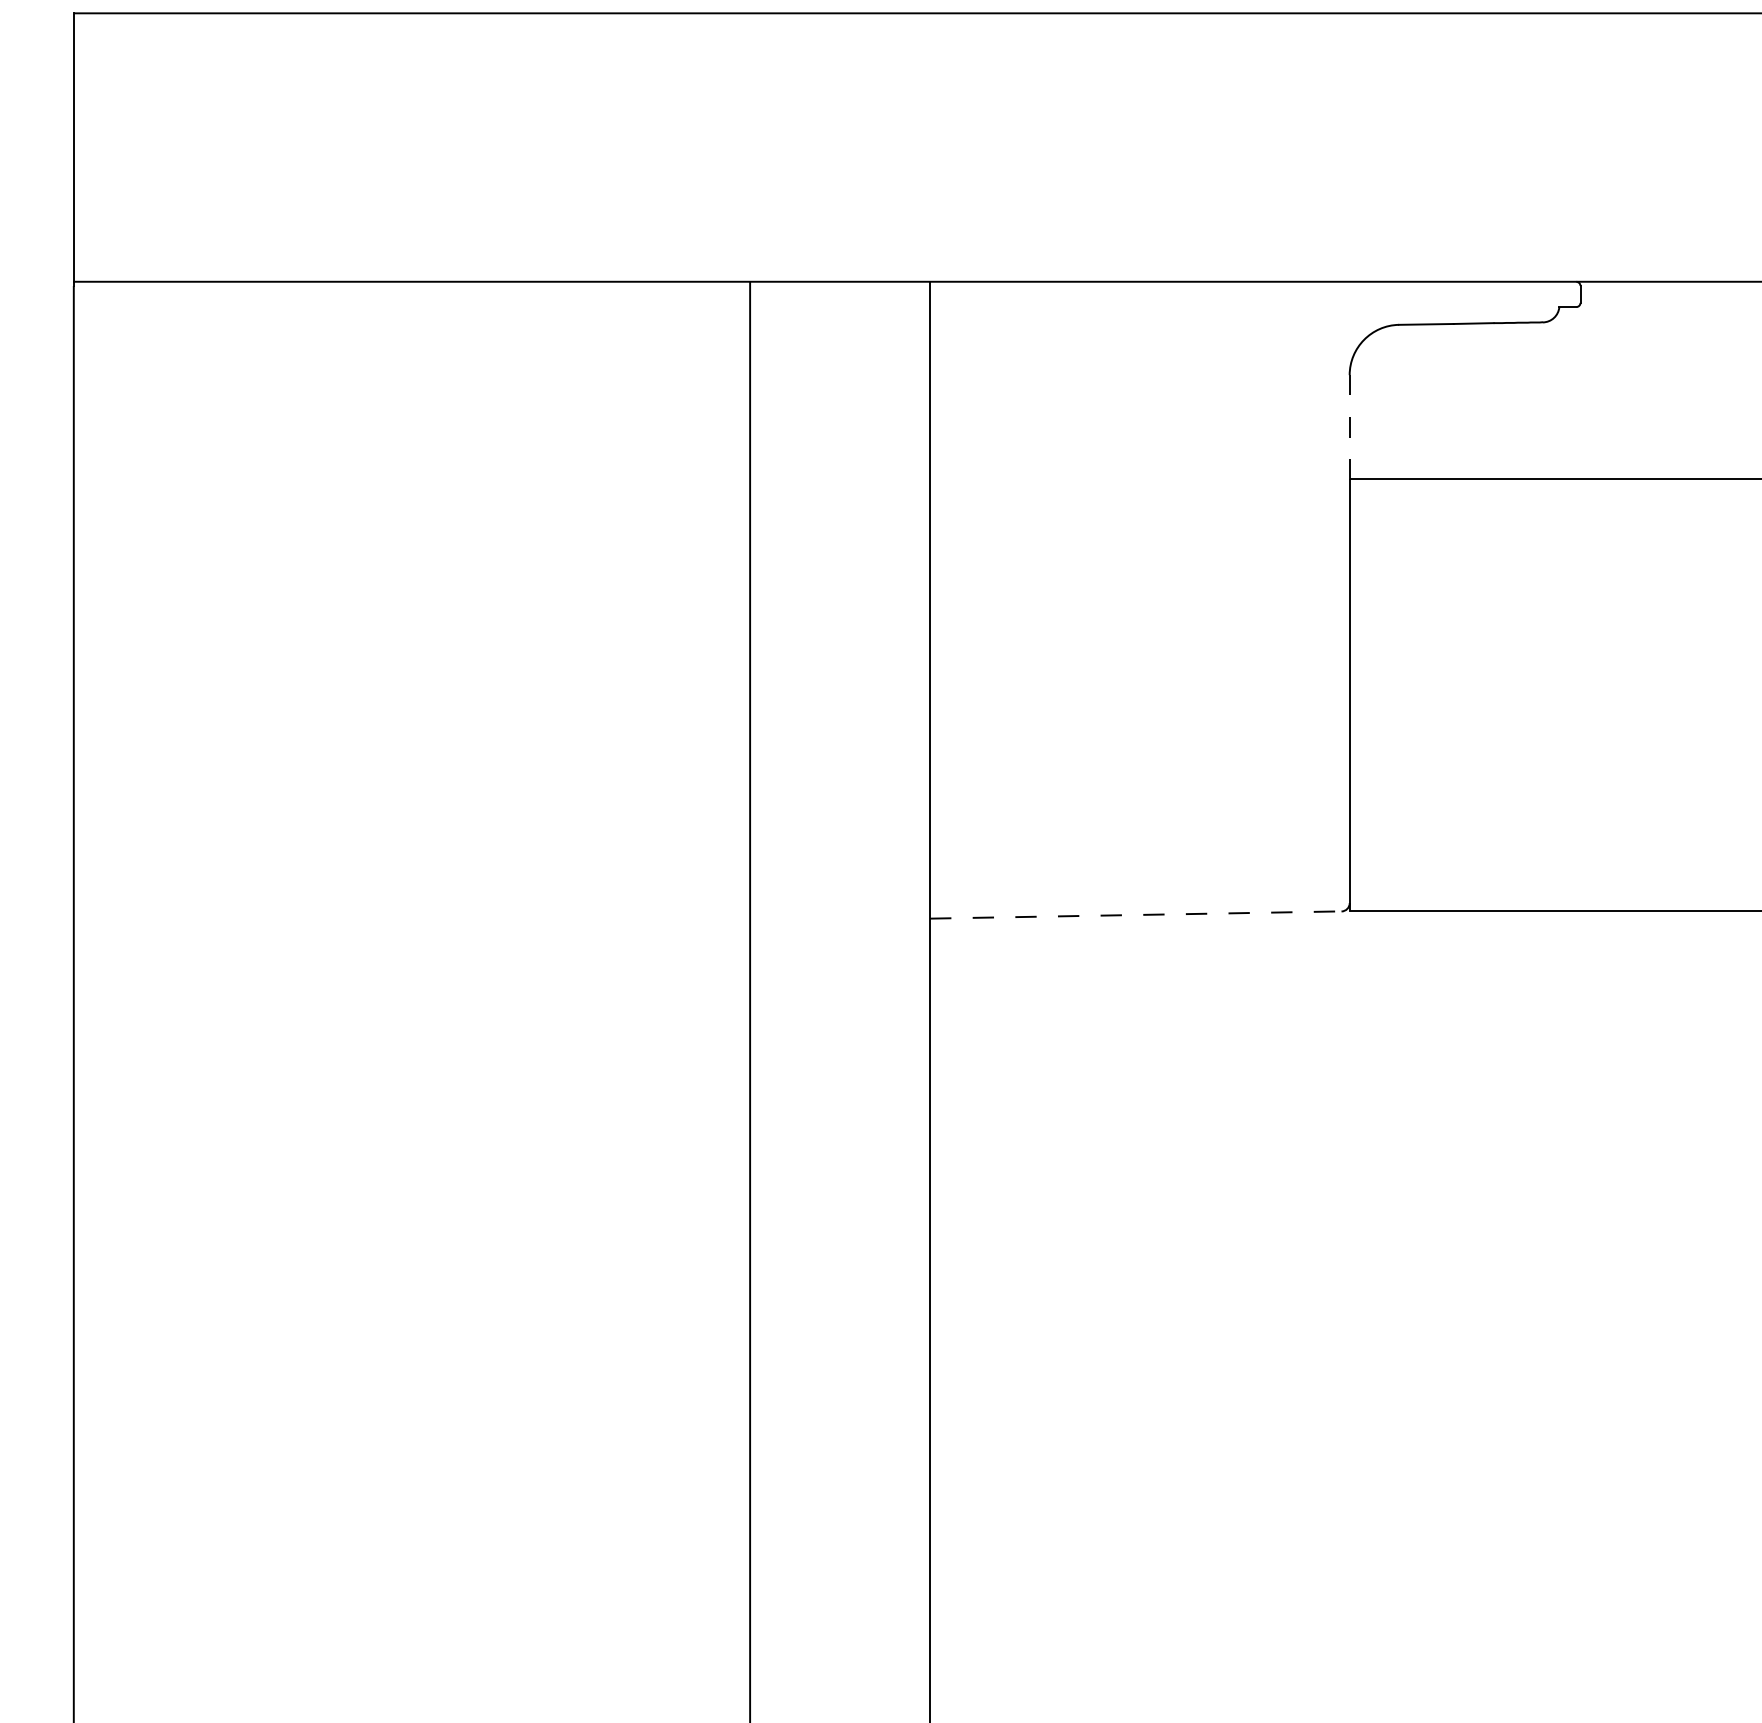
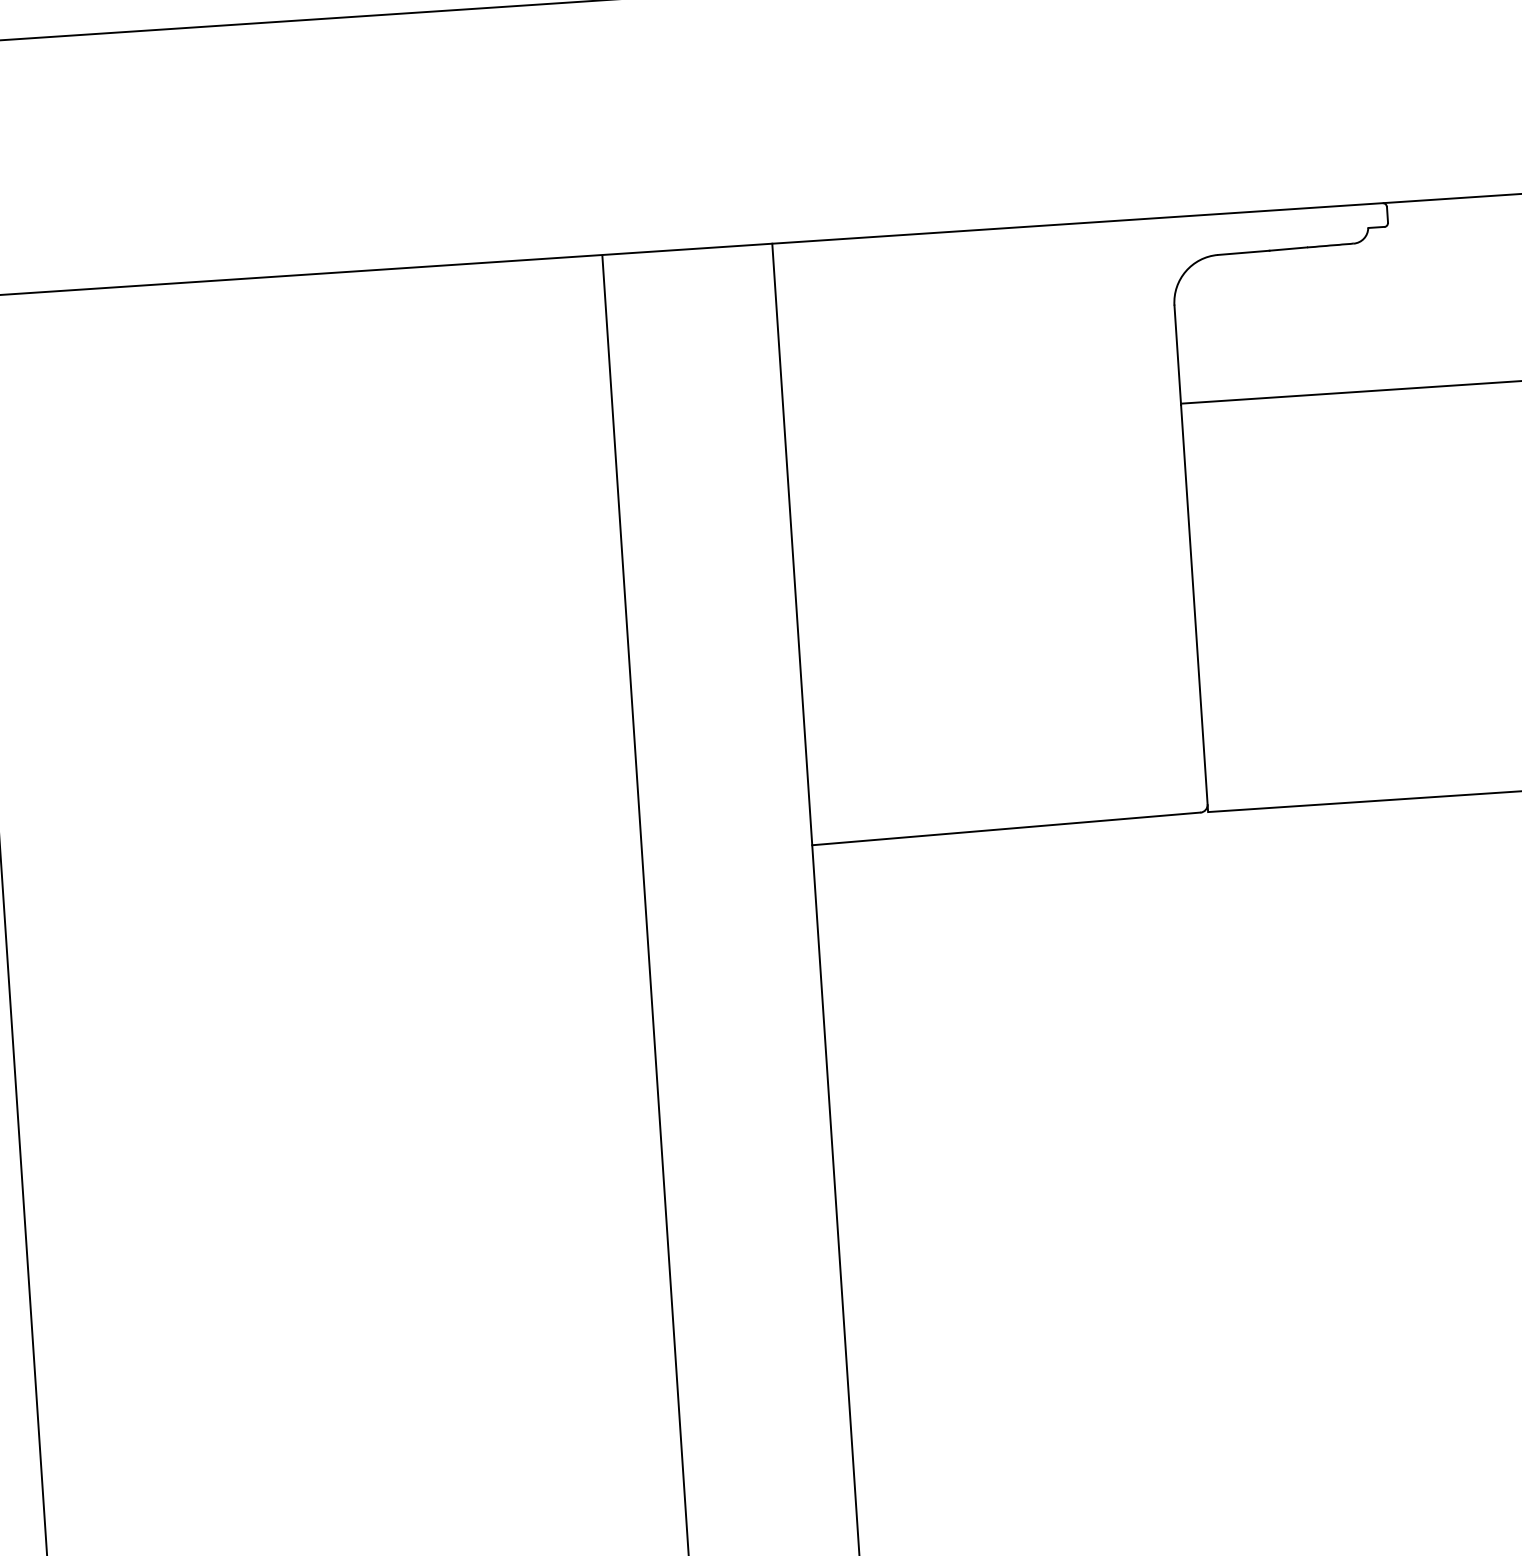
line: (1349, 427) -> (1177, 355), dashed -> solid
line: (1135, 915) -> (1006, 829), dashed -> solid

